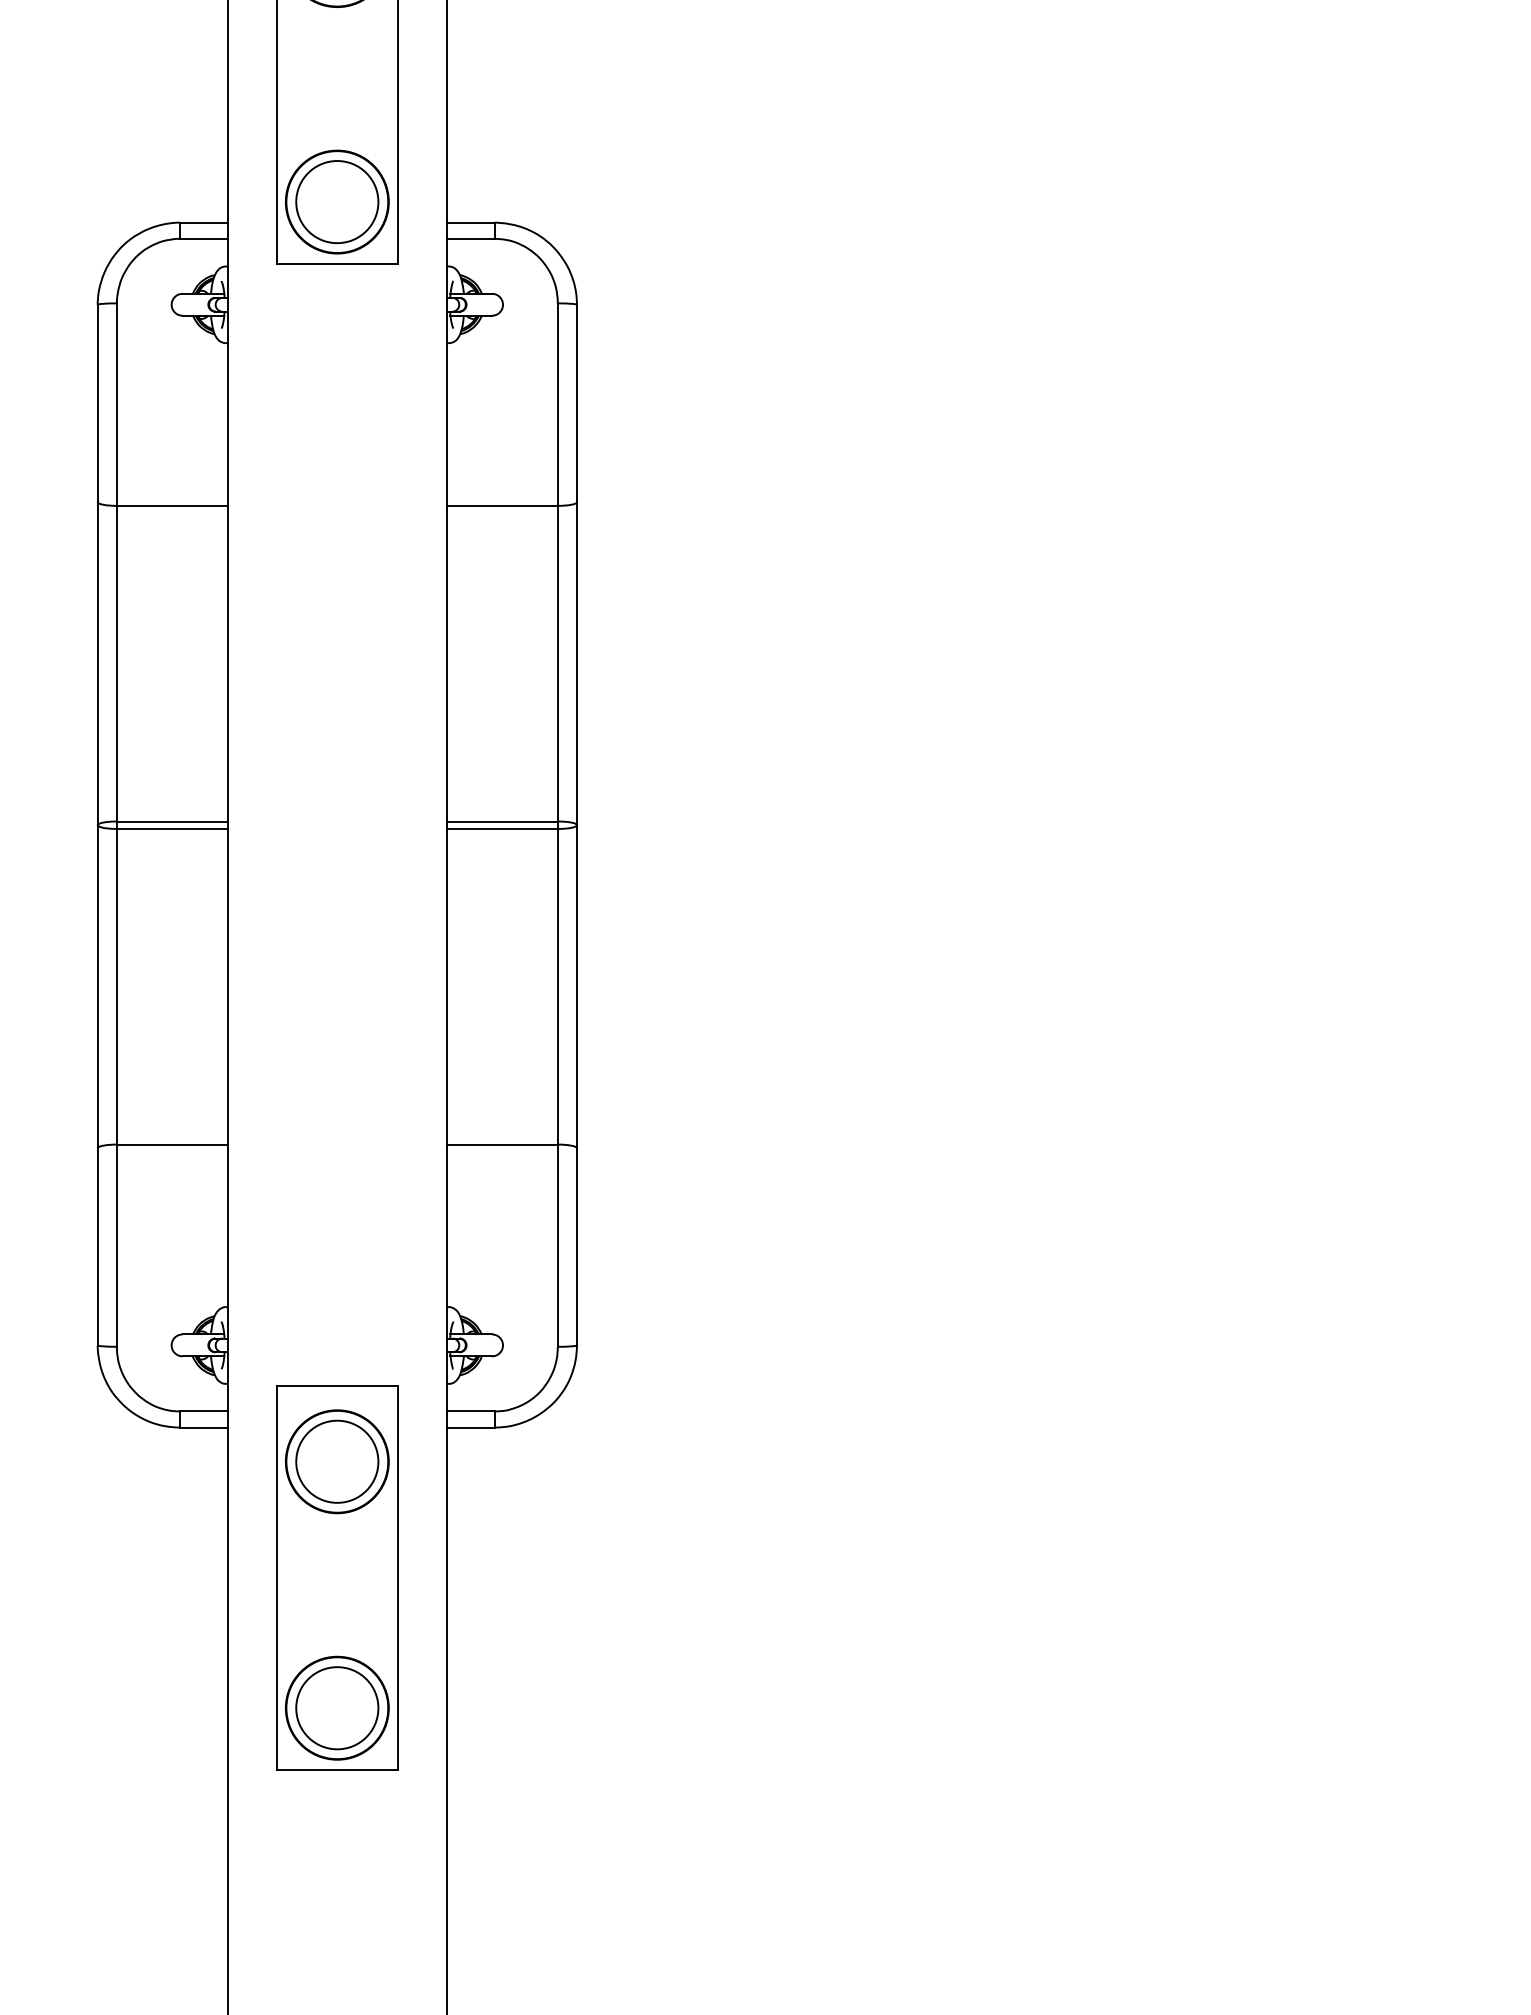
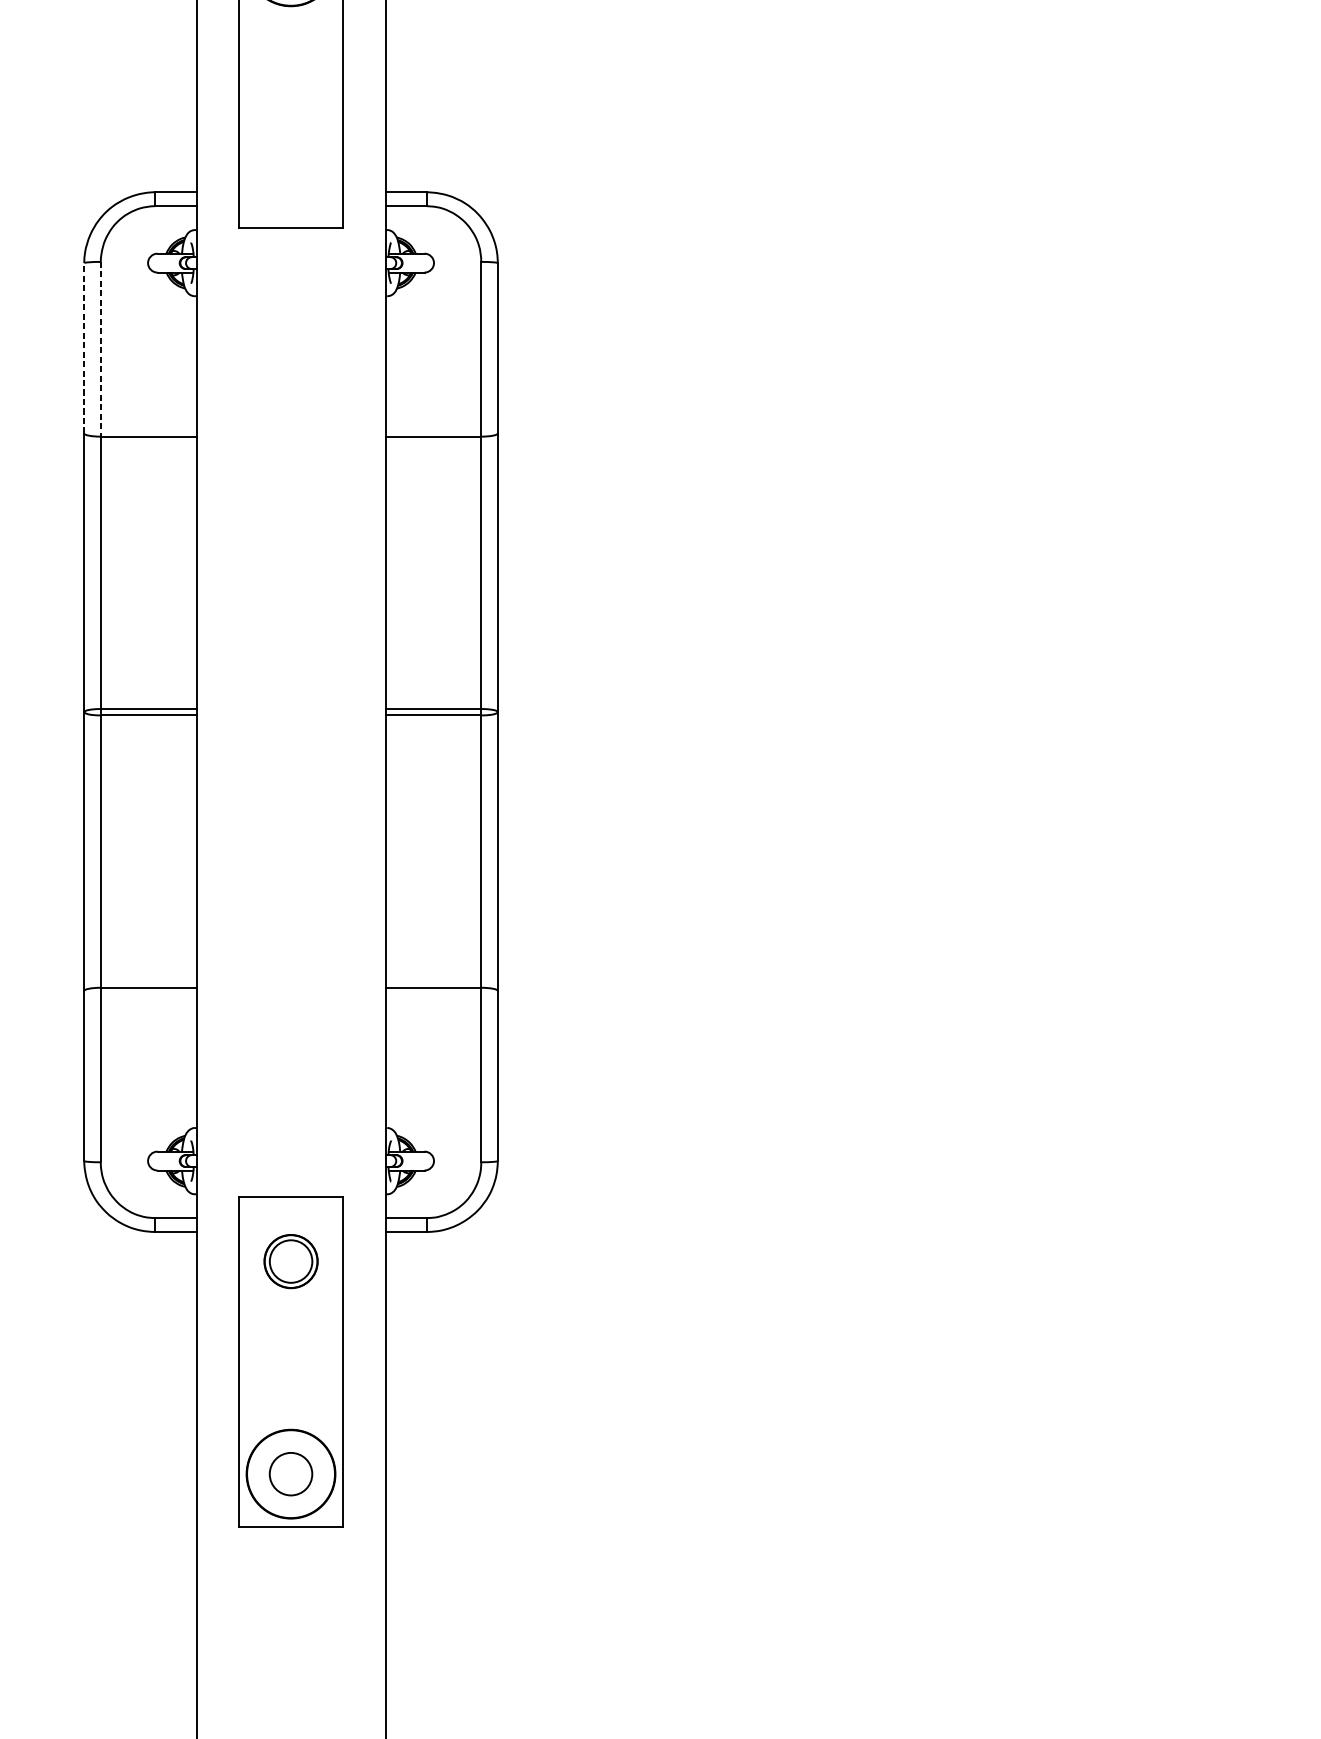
part: (337, 201) -> (291, 174), removed
line: (97, 403) -> (84, 348), solid -> dashed
line: (116, 405) -> (100, 350), solid -> dashed
part: (337, 1461) -> (291, 1261), size x0.6
circle: (337, 1708) -> (291, 1474), size x0.6

